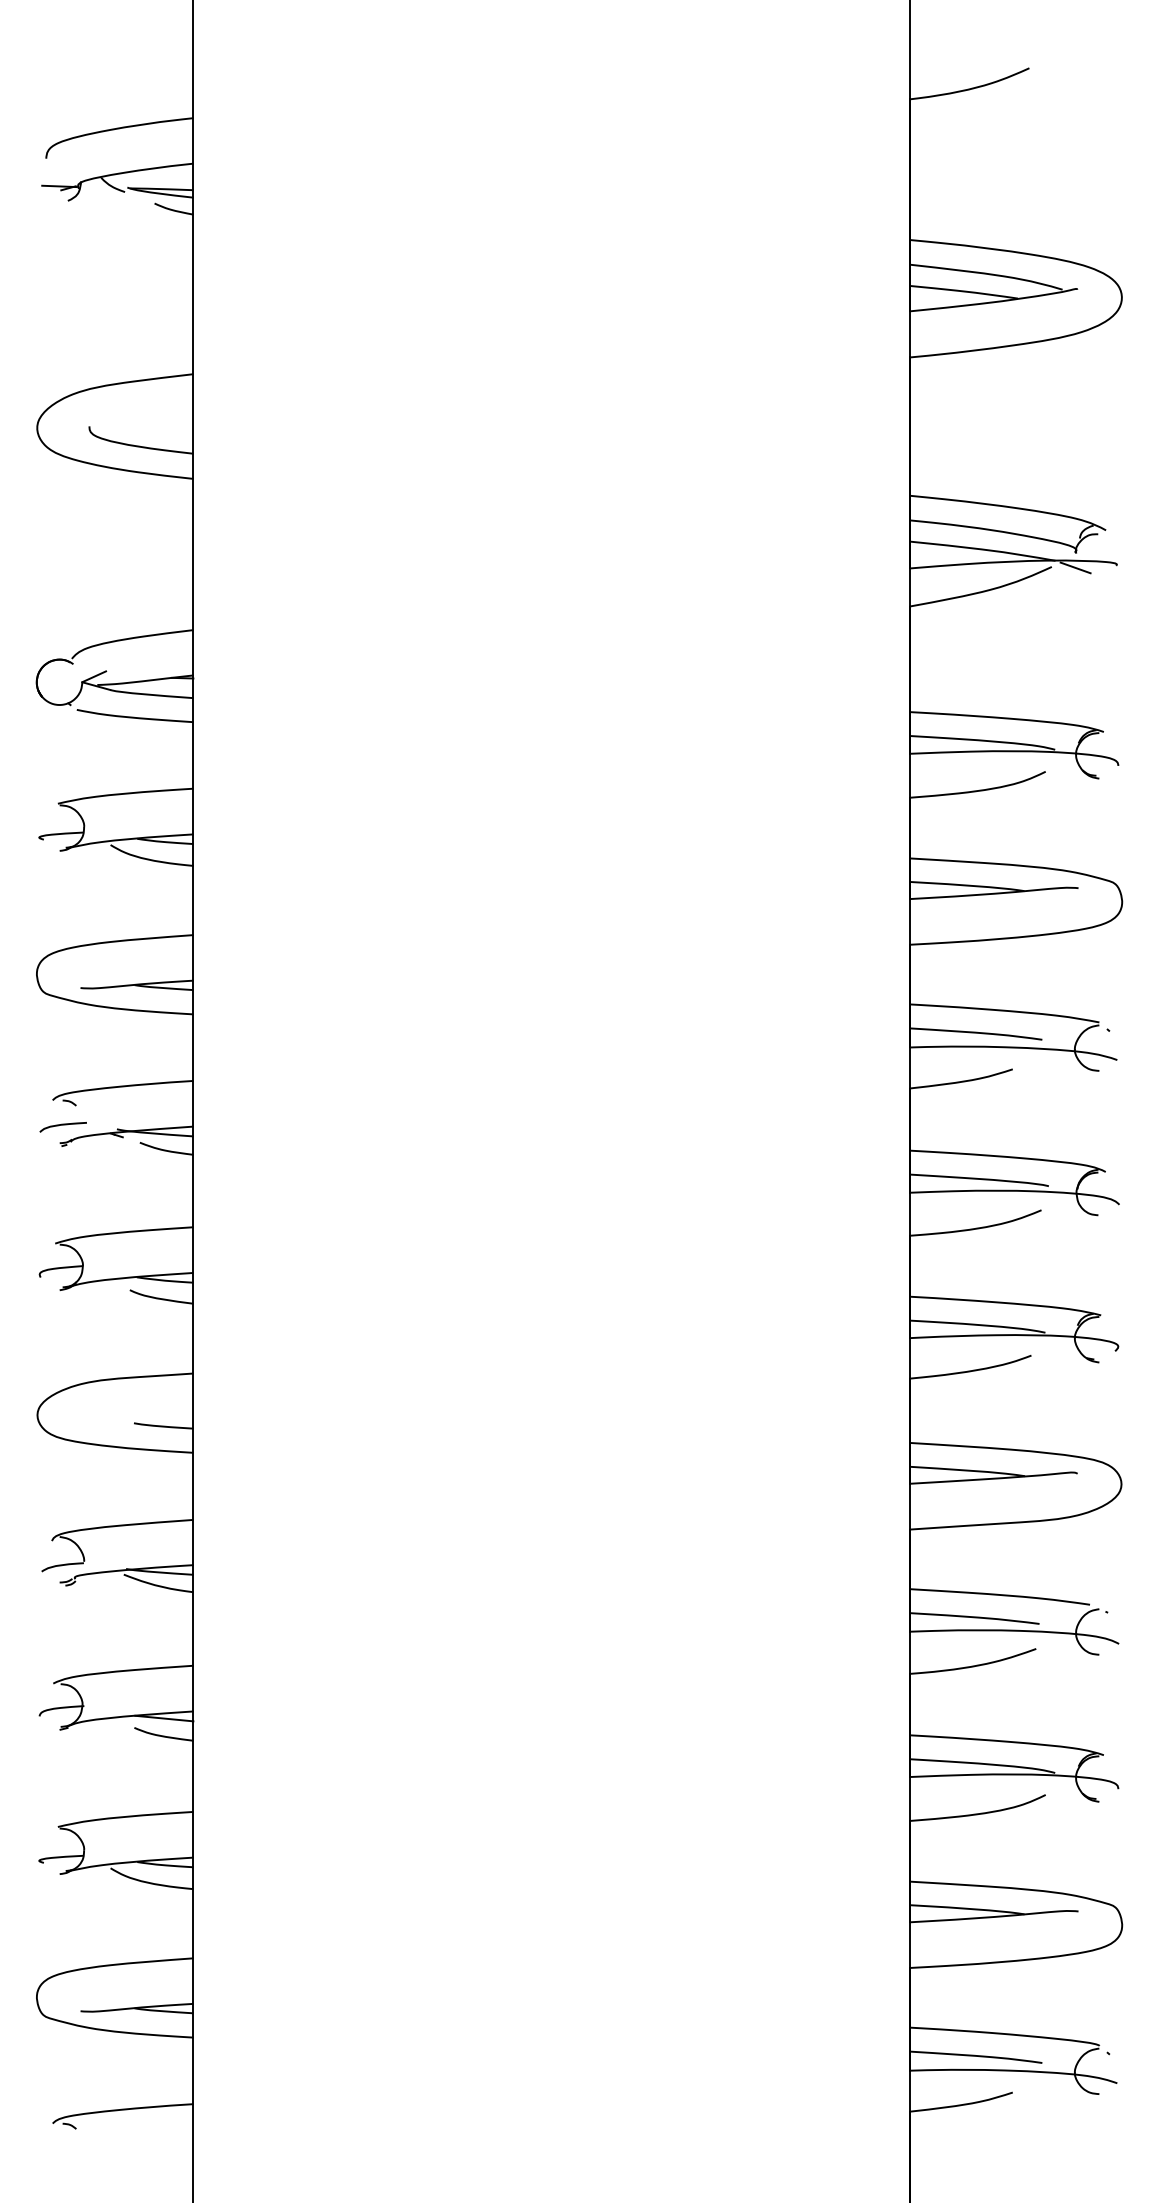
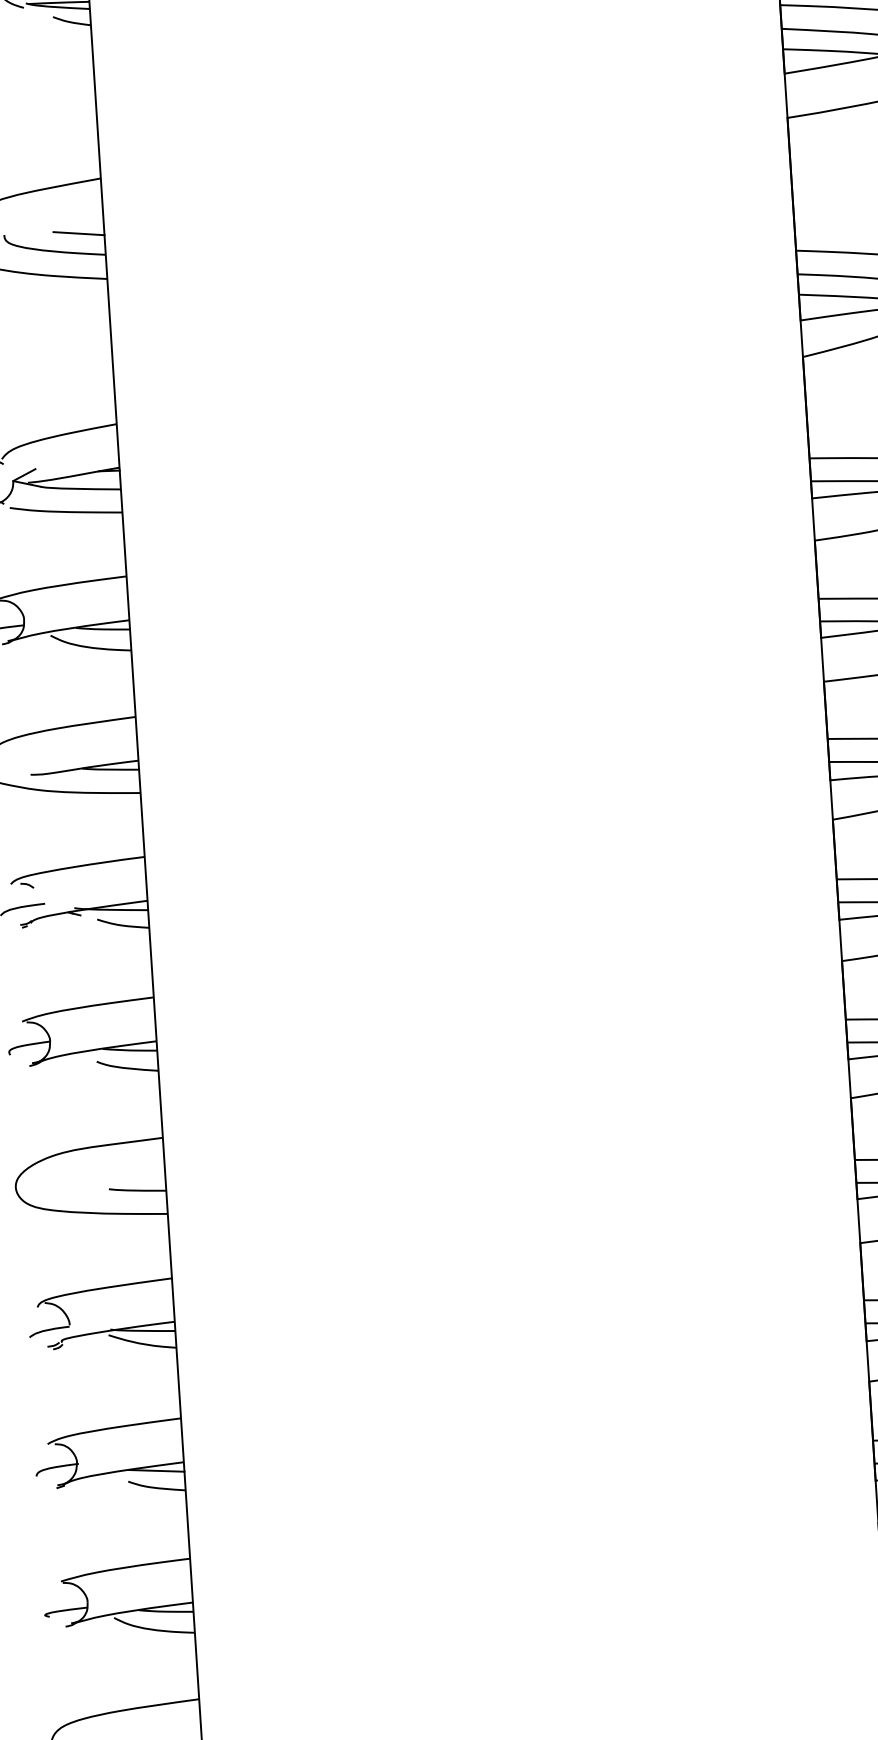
line: (166, 429) -> (78, 233), added

